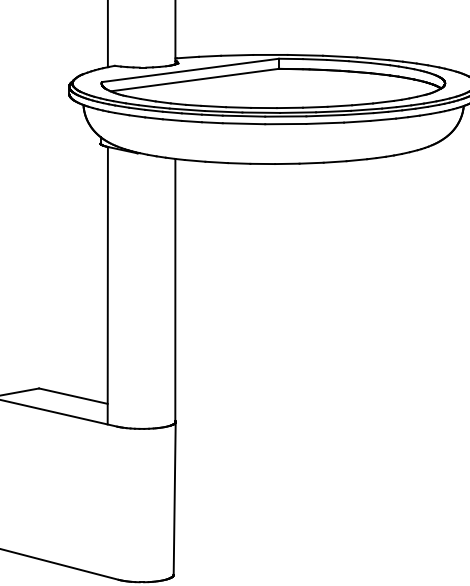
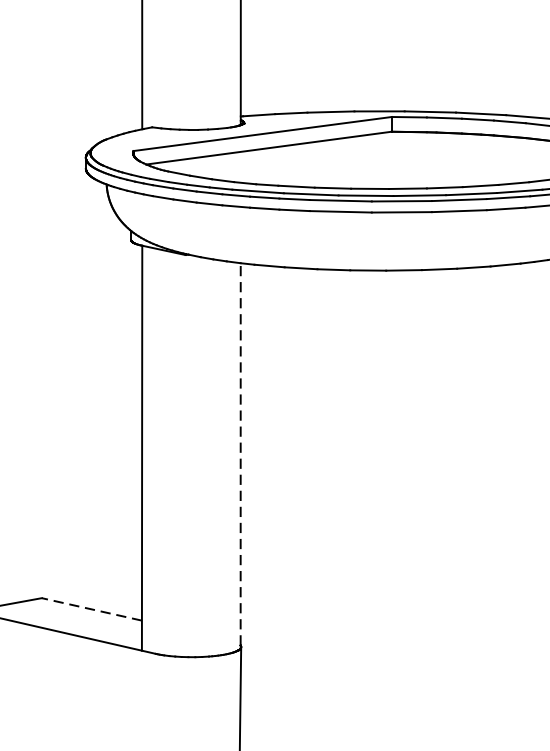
line: (175, 289) -> (240, 453), solid -> dashed
line: (72, 396) -> (90, 609), solid -> dashed

